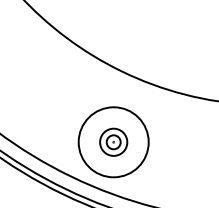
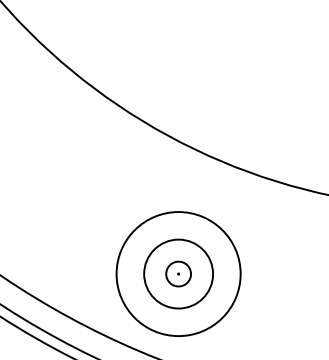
circle: (113, 141) -> (178, 272), size x1.43

